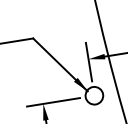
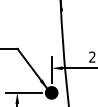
fill: (94, 95) -> (51, 92), added

